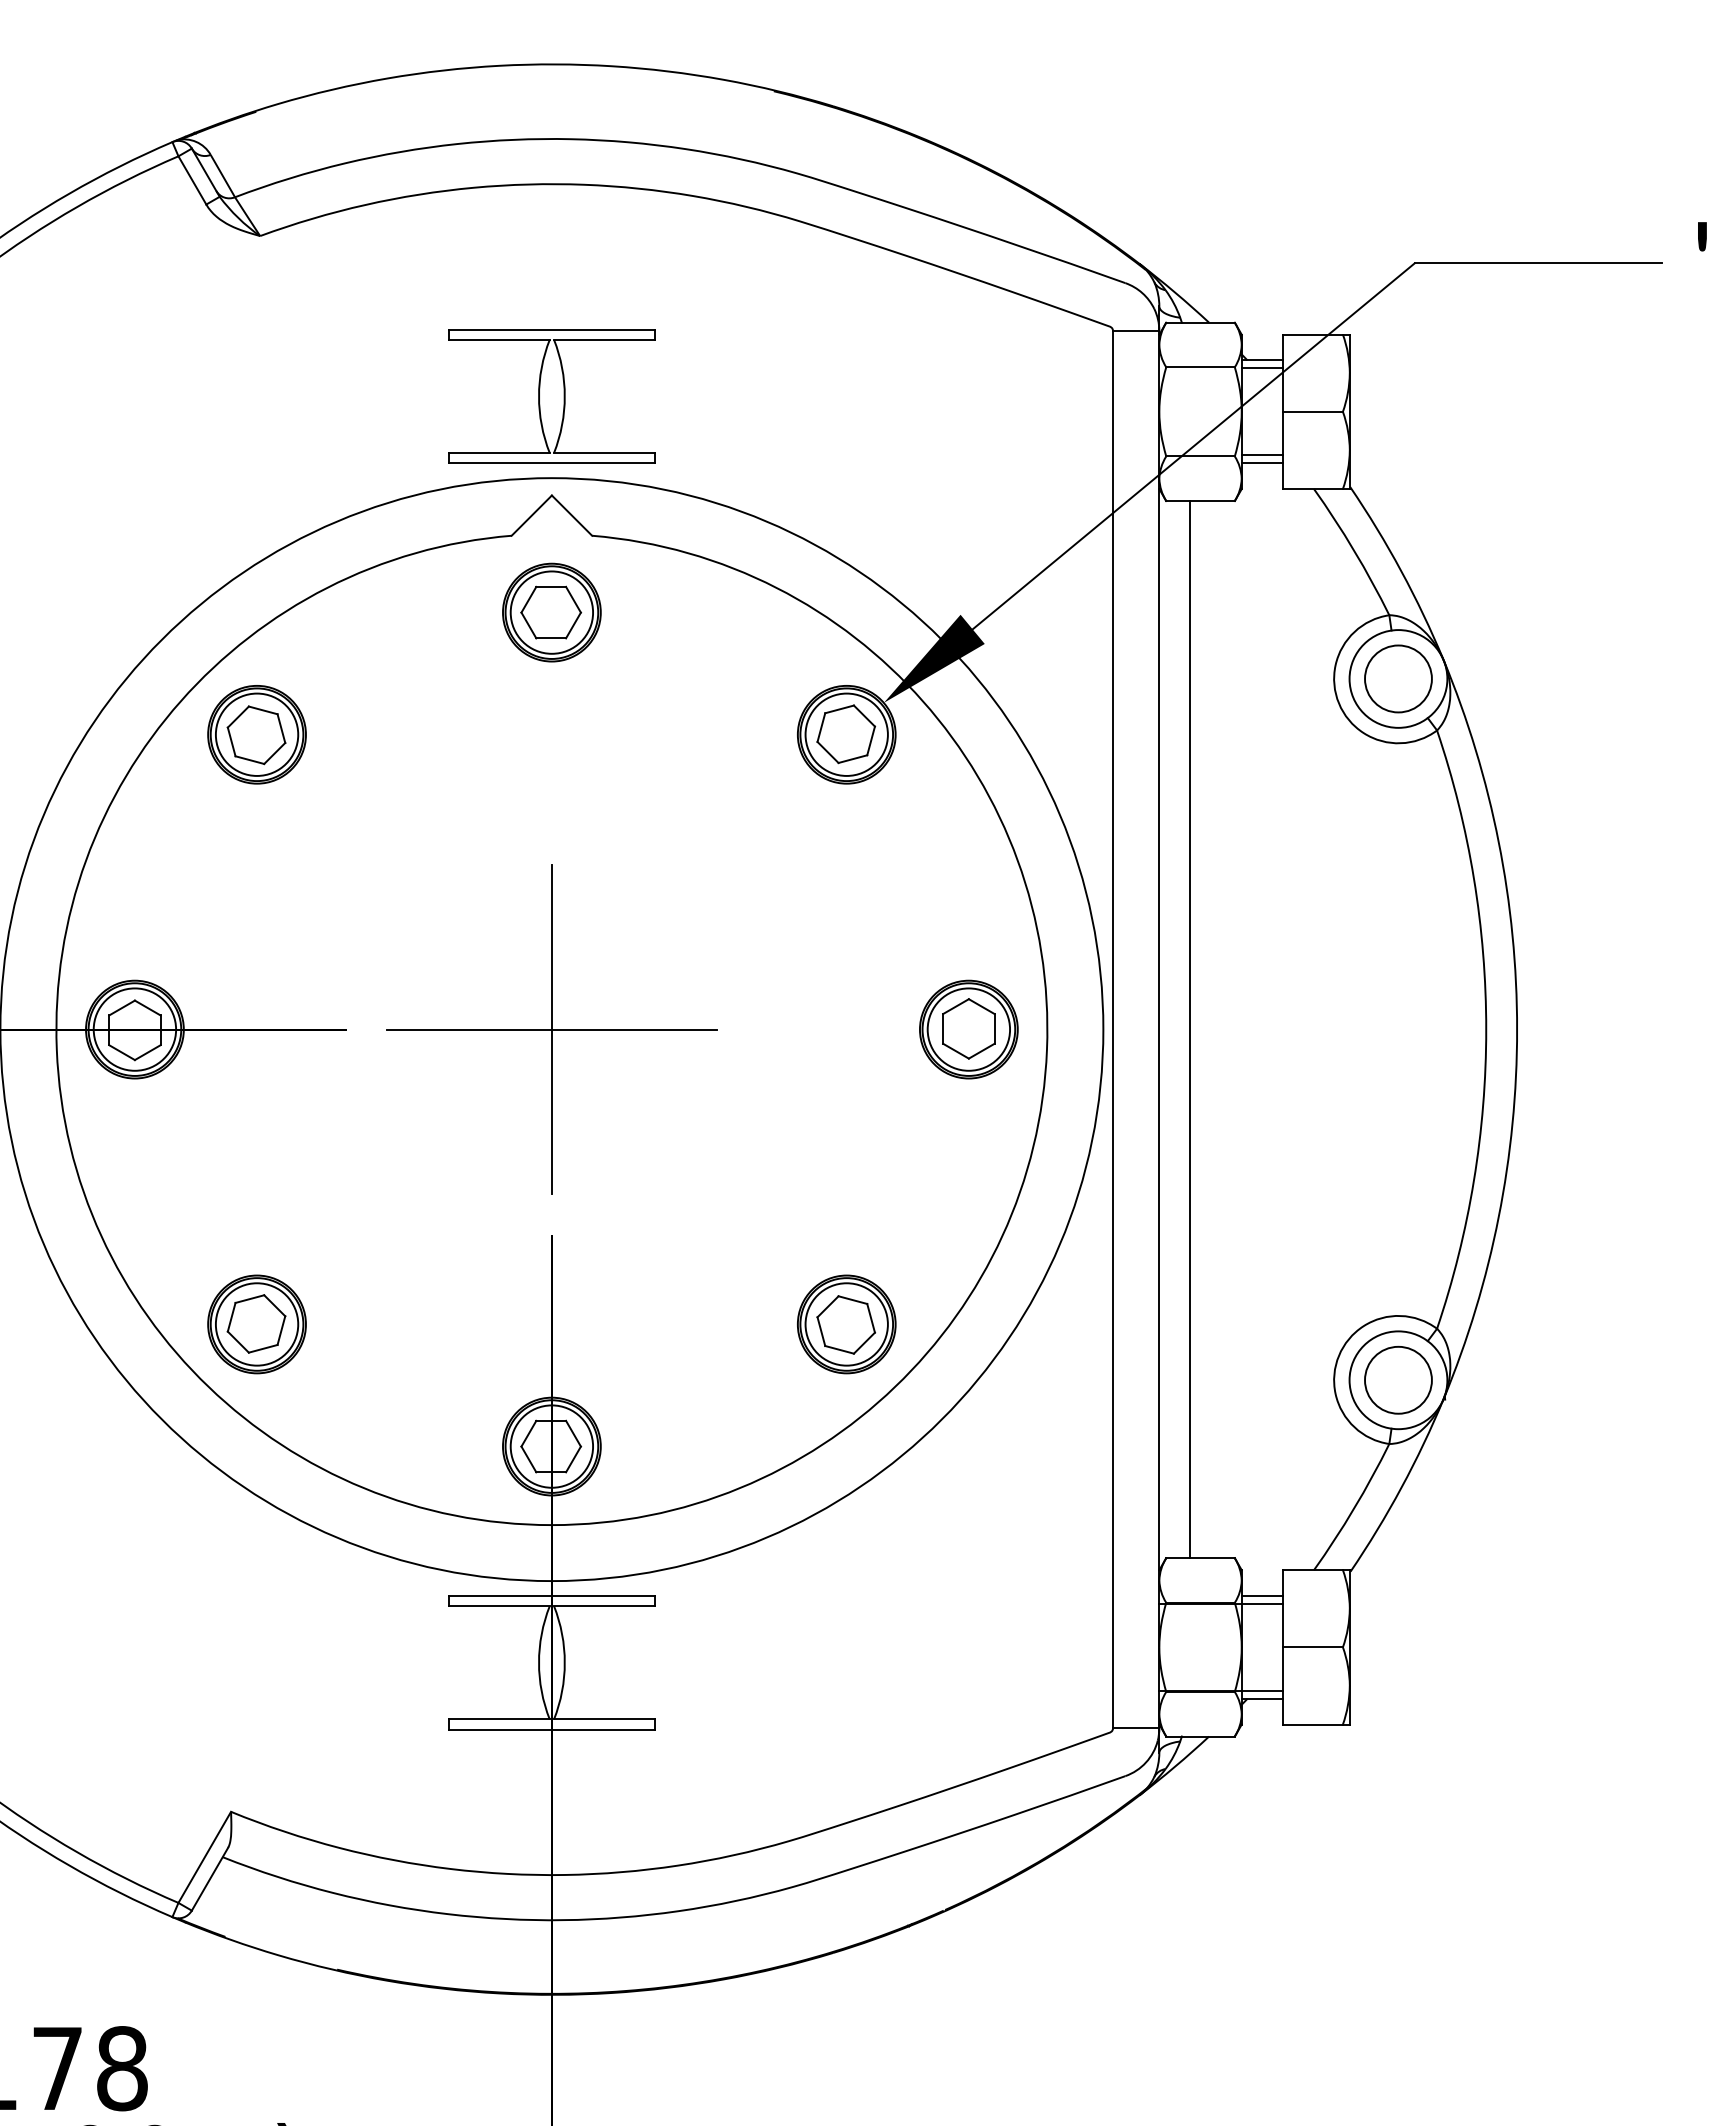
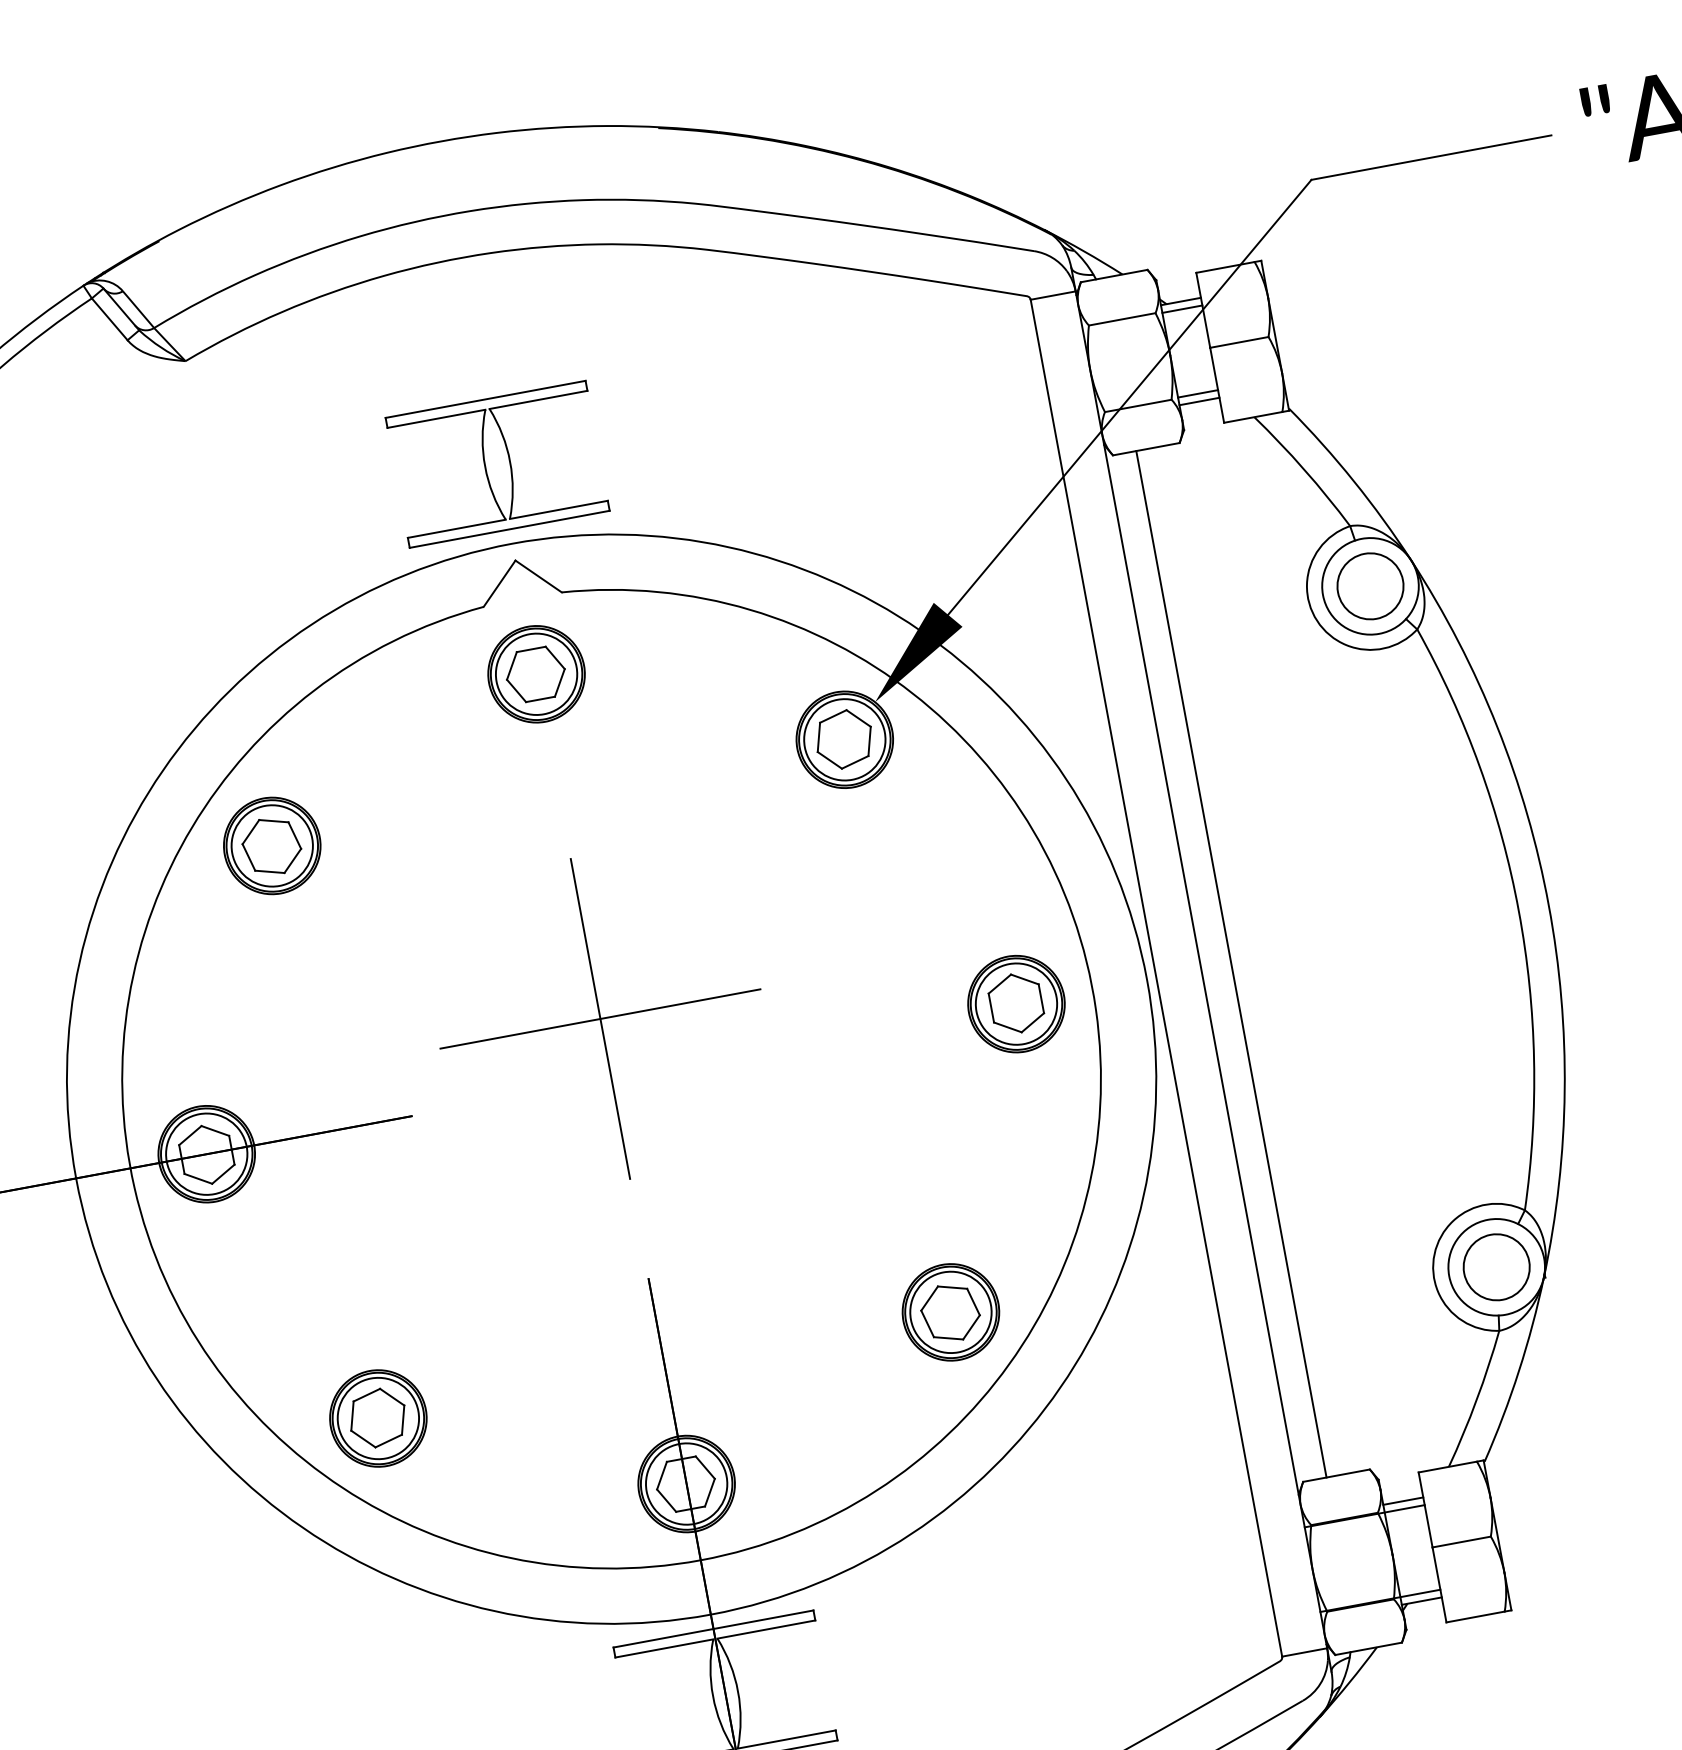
part: (551, 1029) -> (600, 1018), moved

